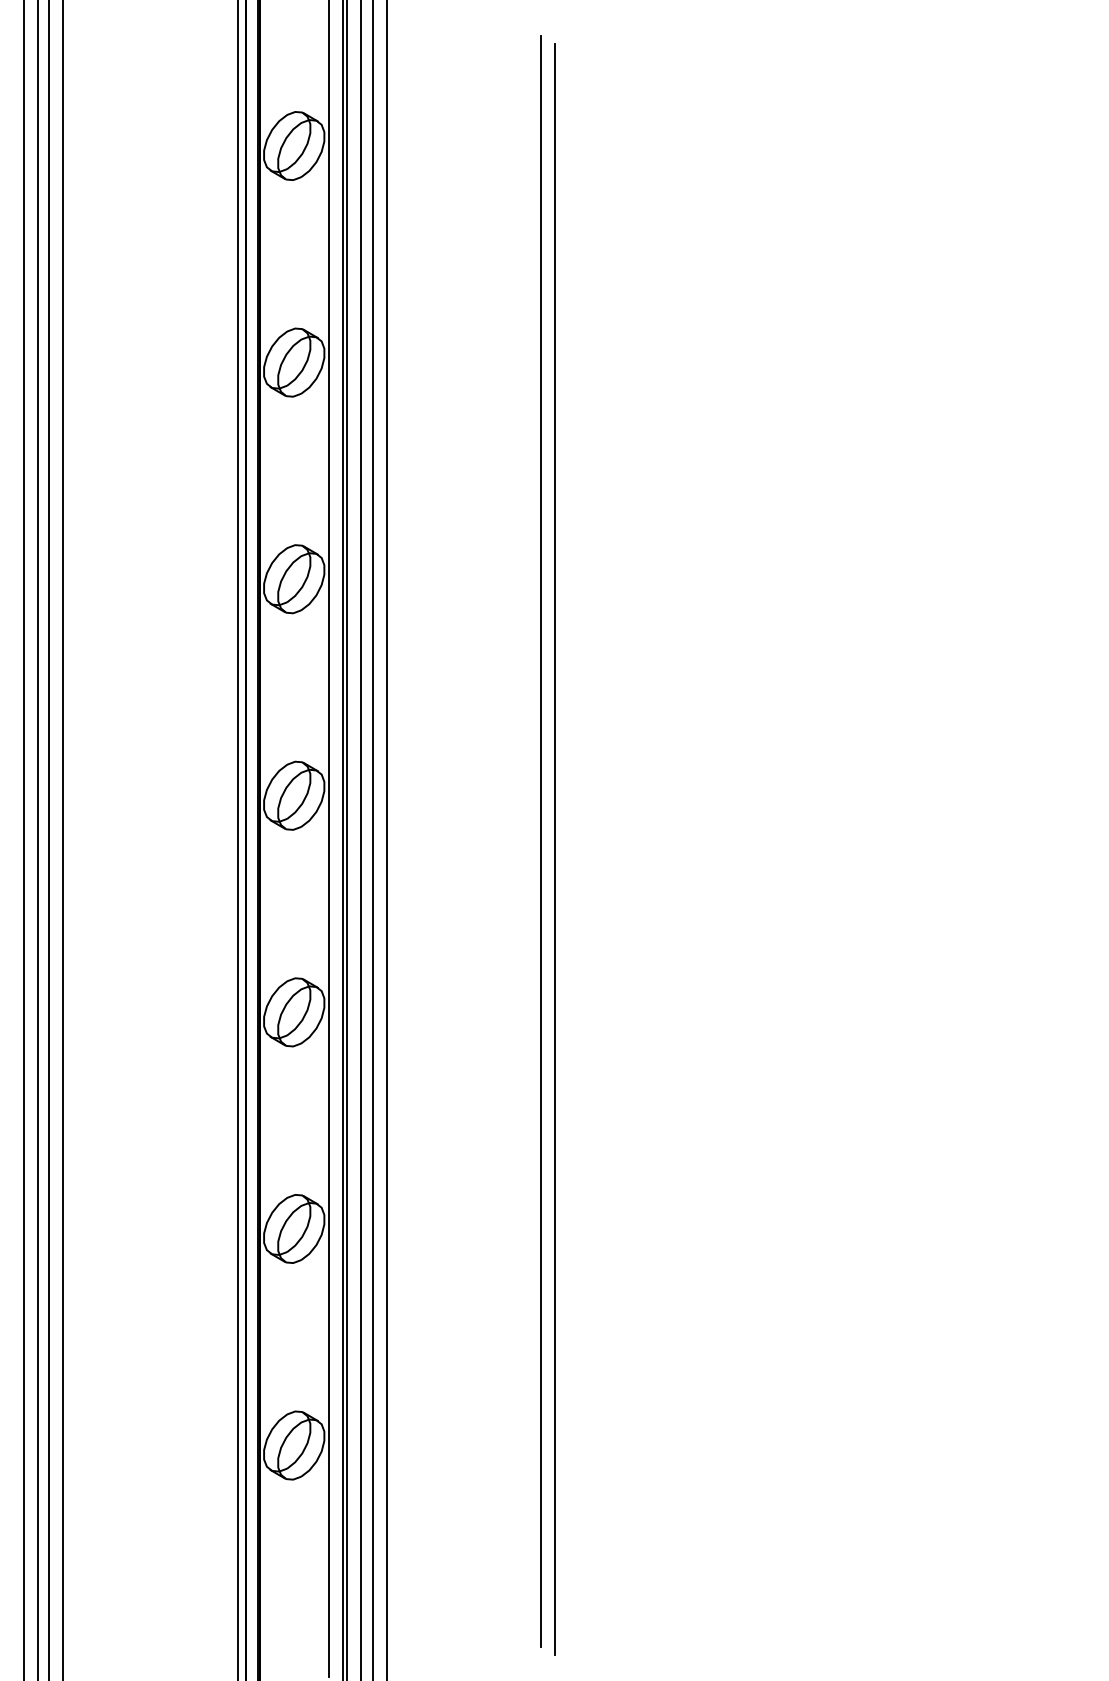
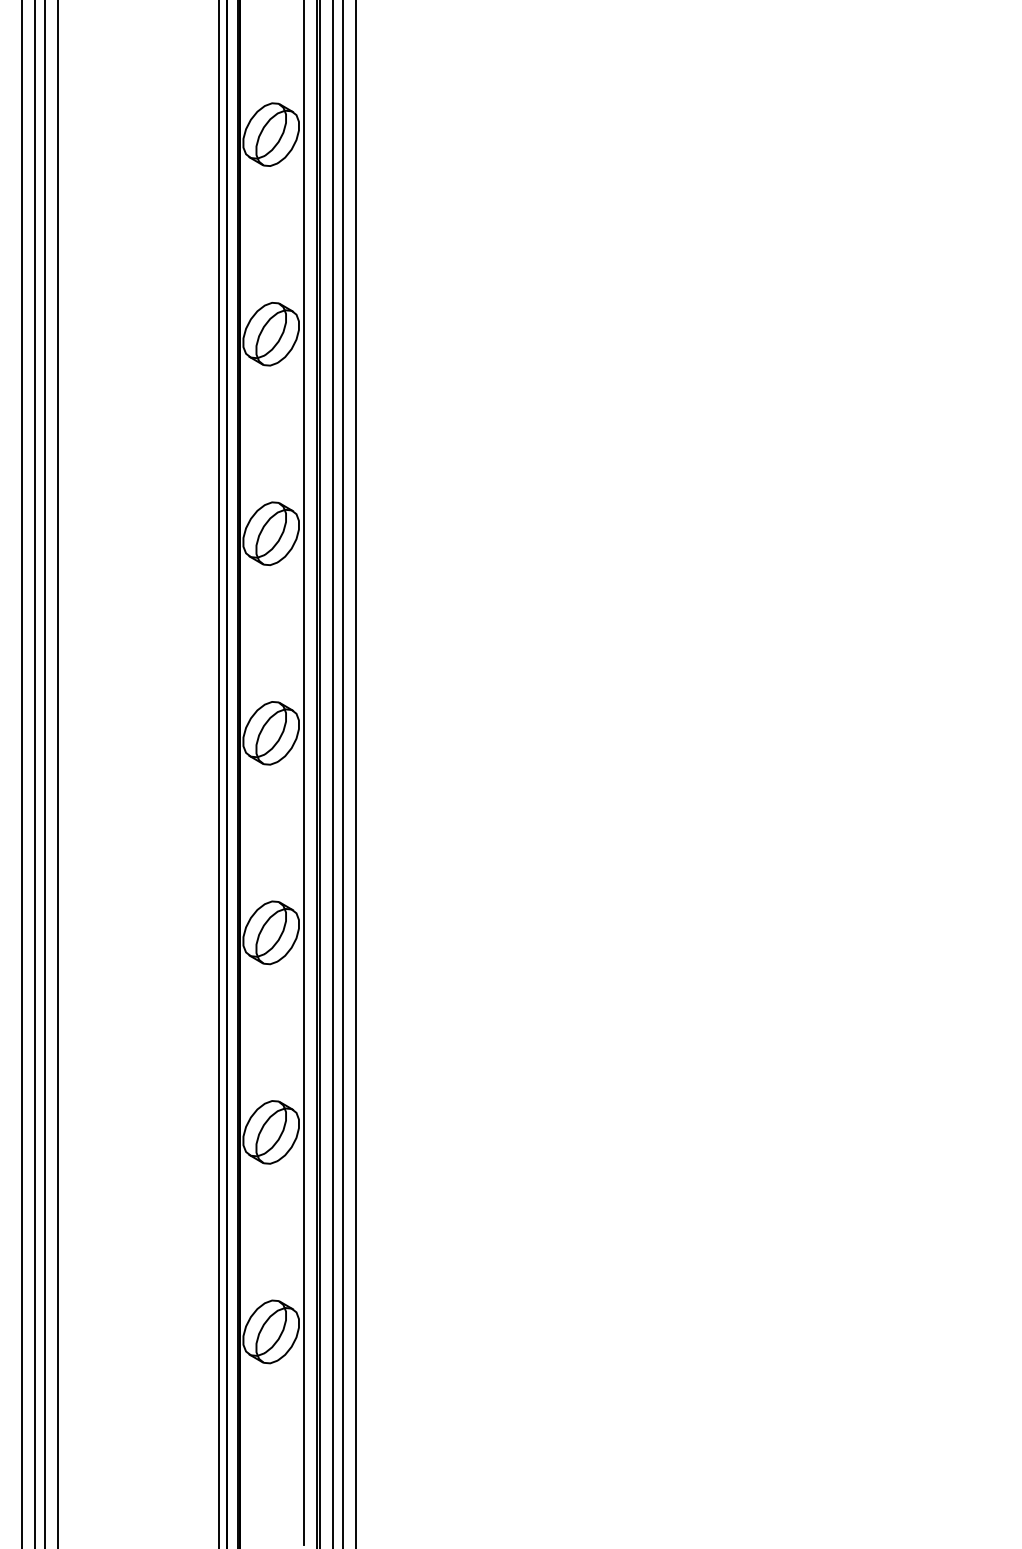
line: (540, 841) -> (498, 775), removed
line: (555, 850) -> (511, 783), removed

